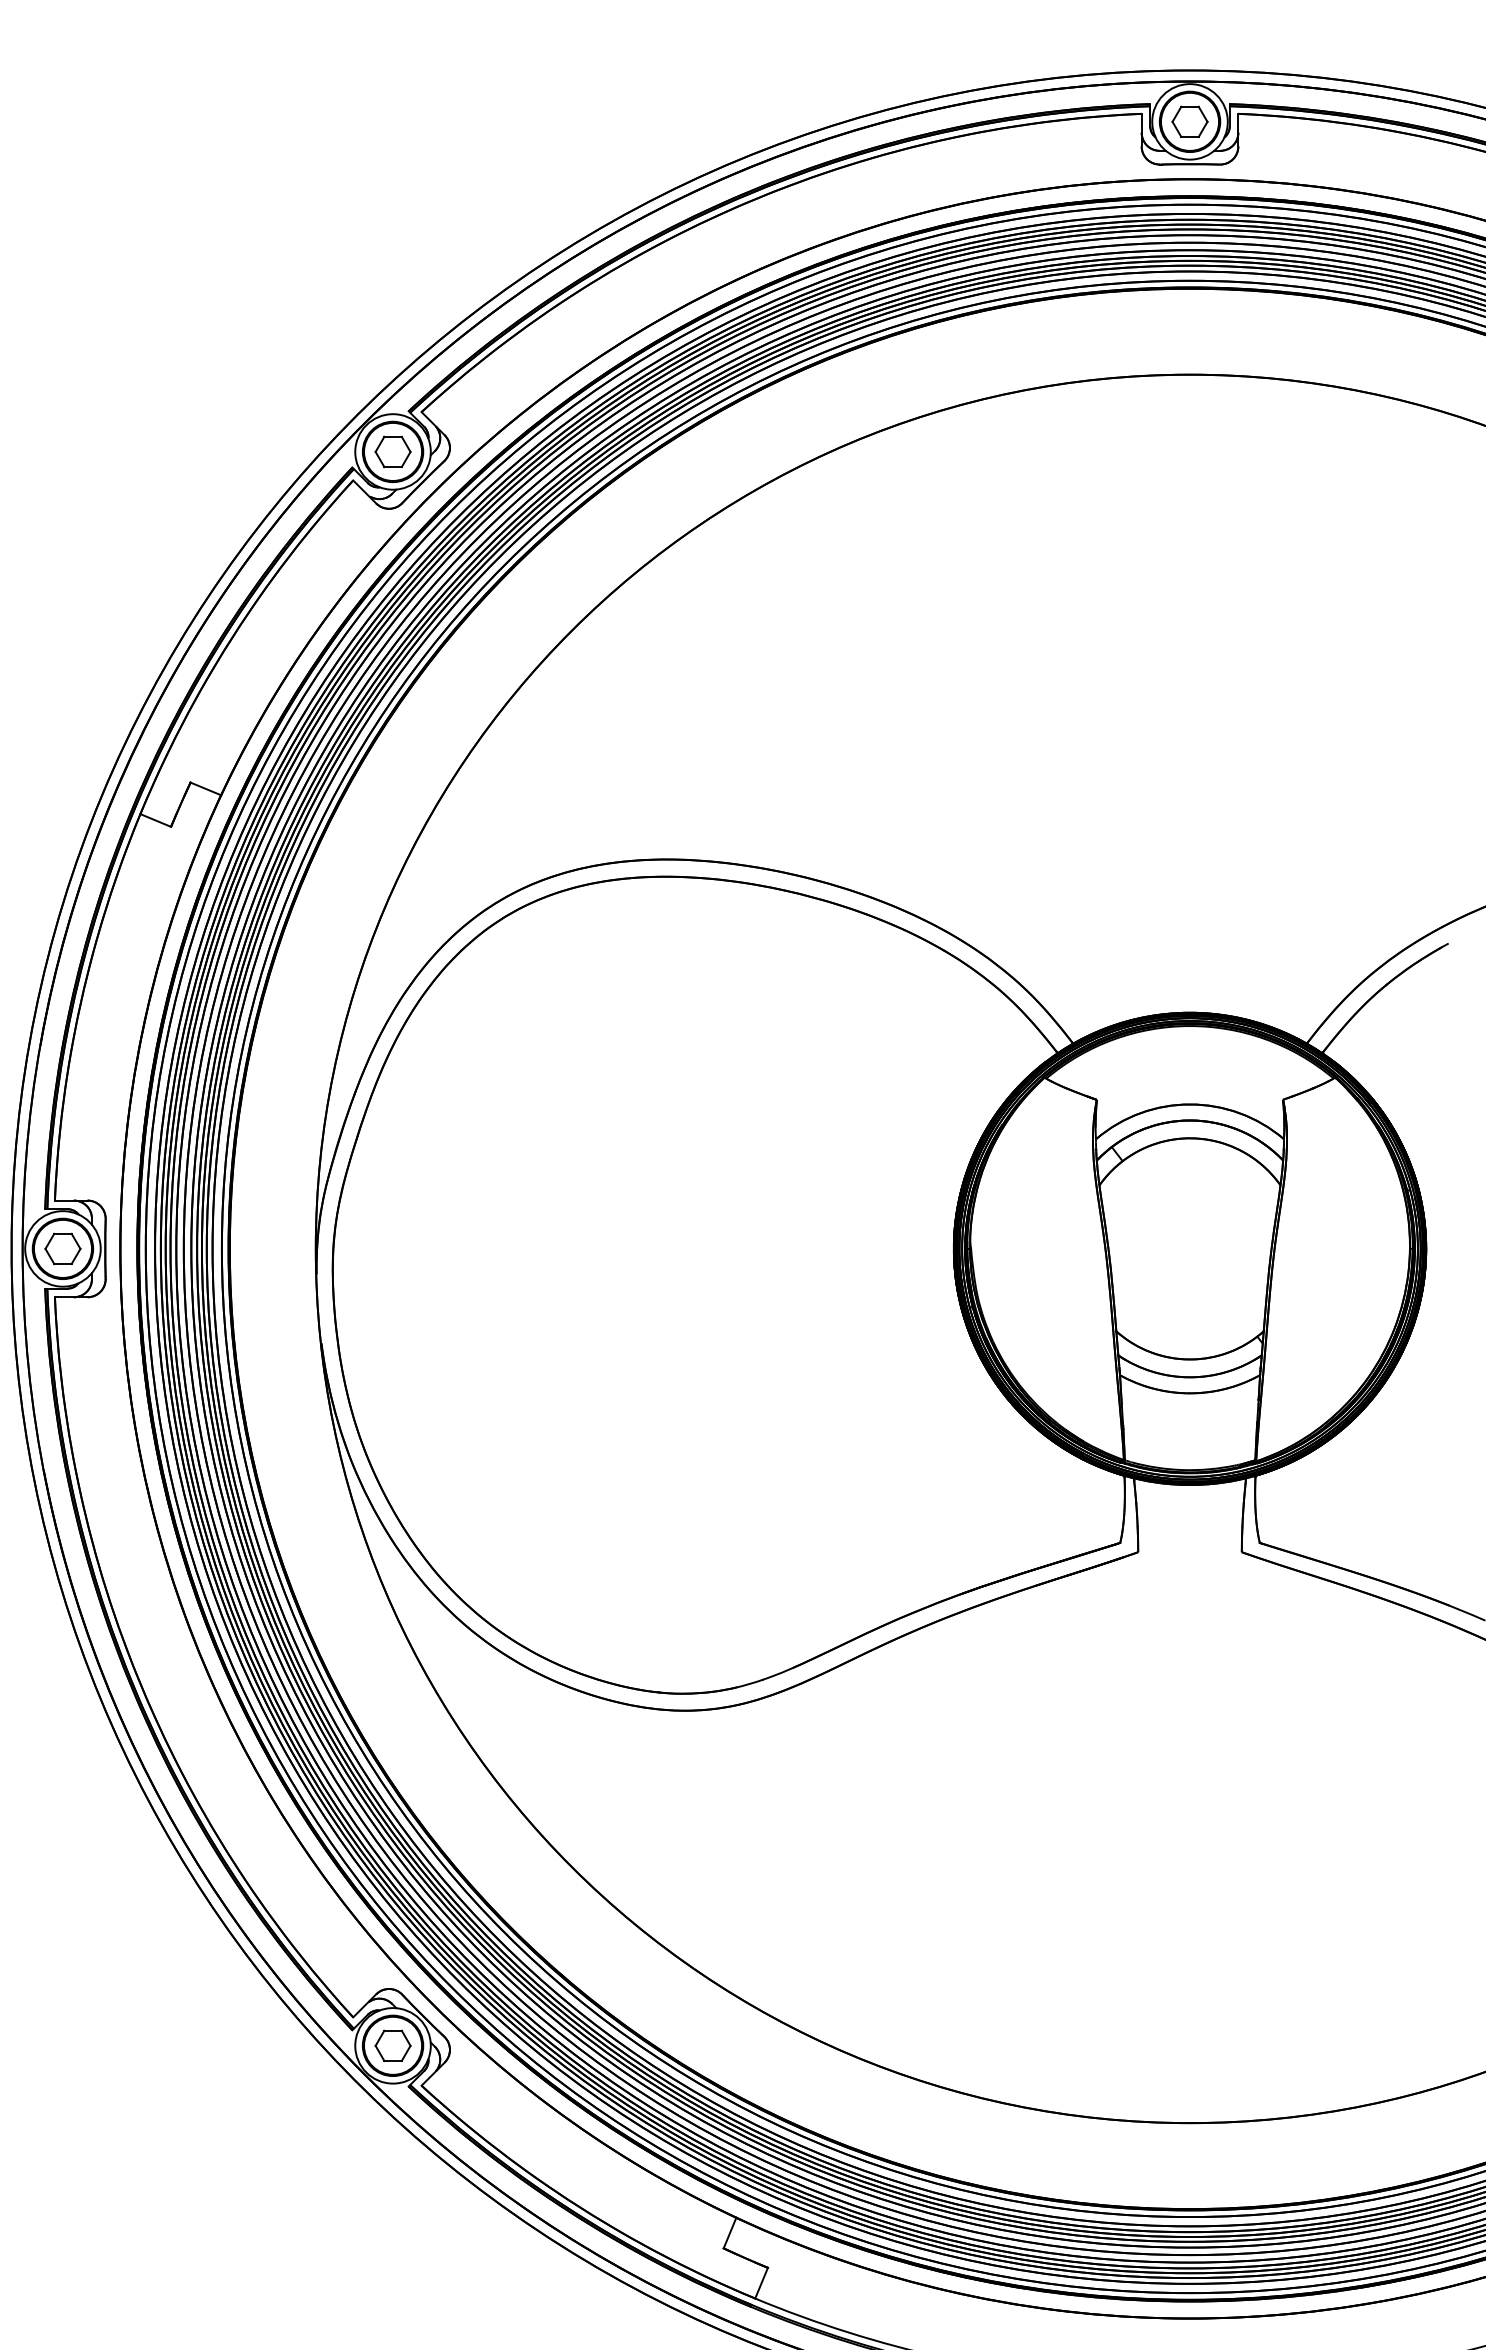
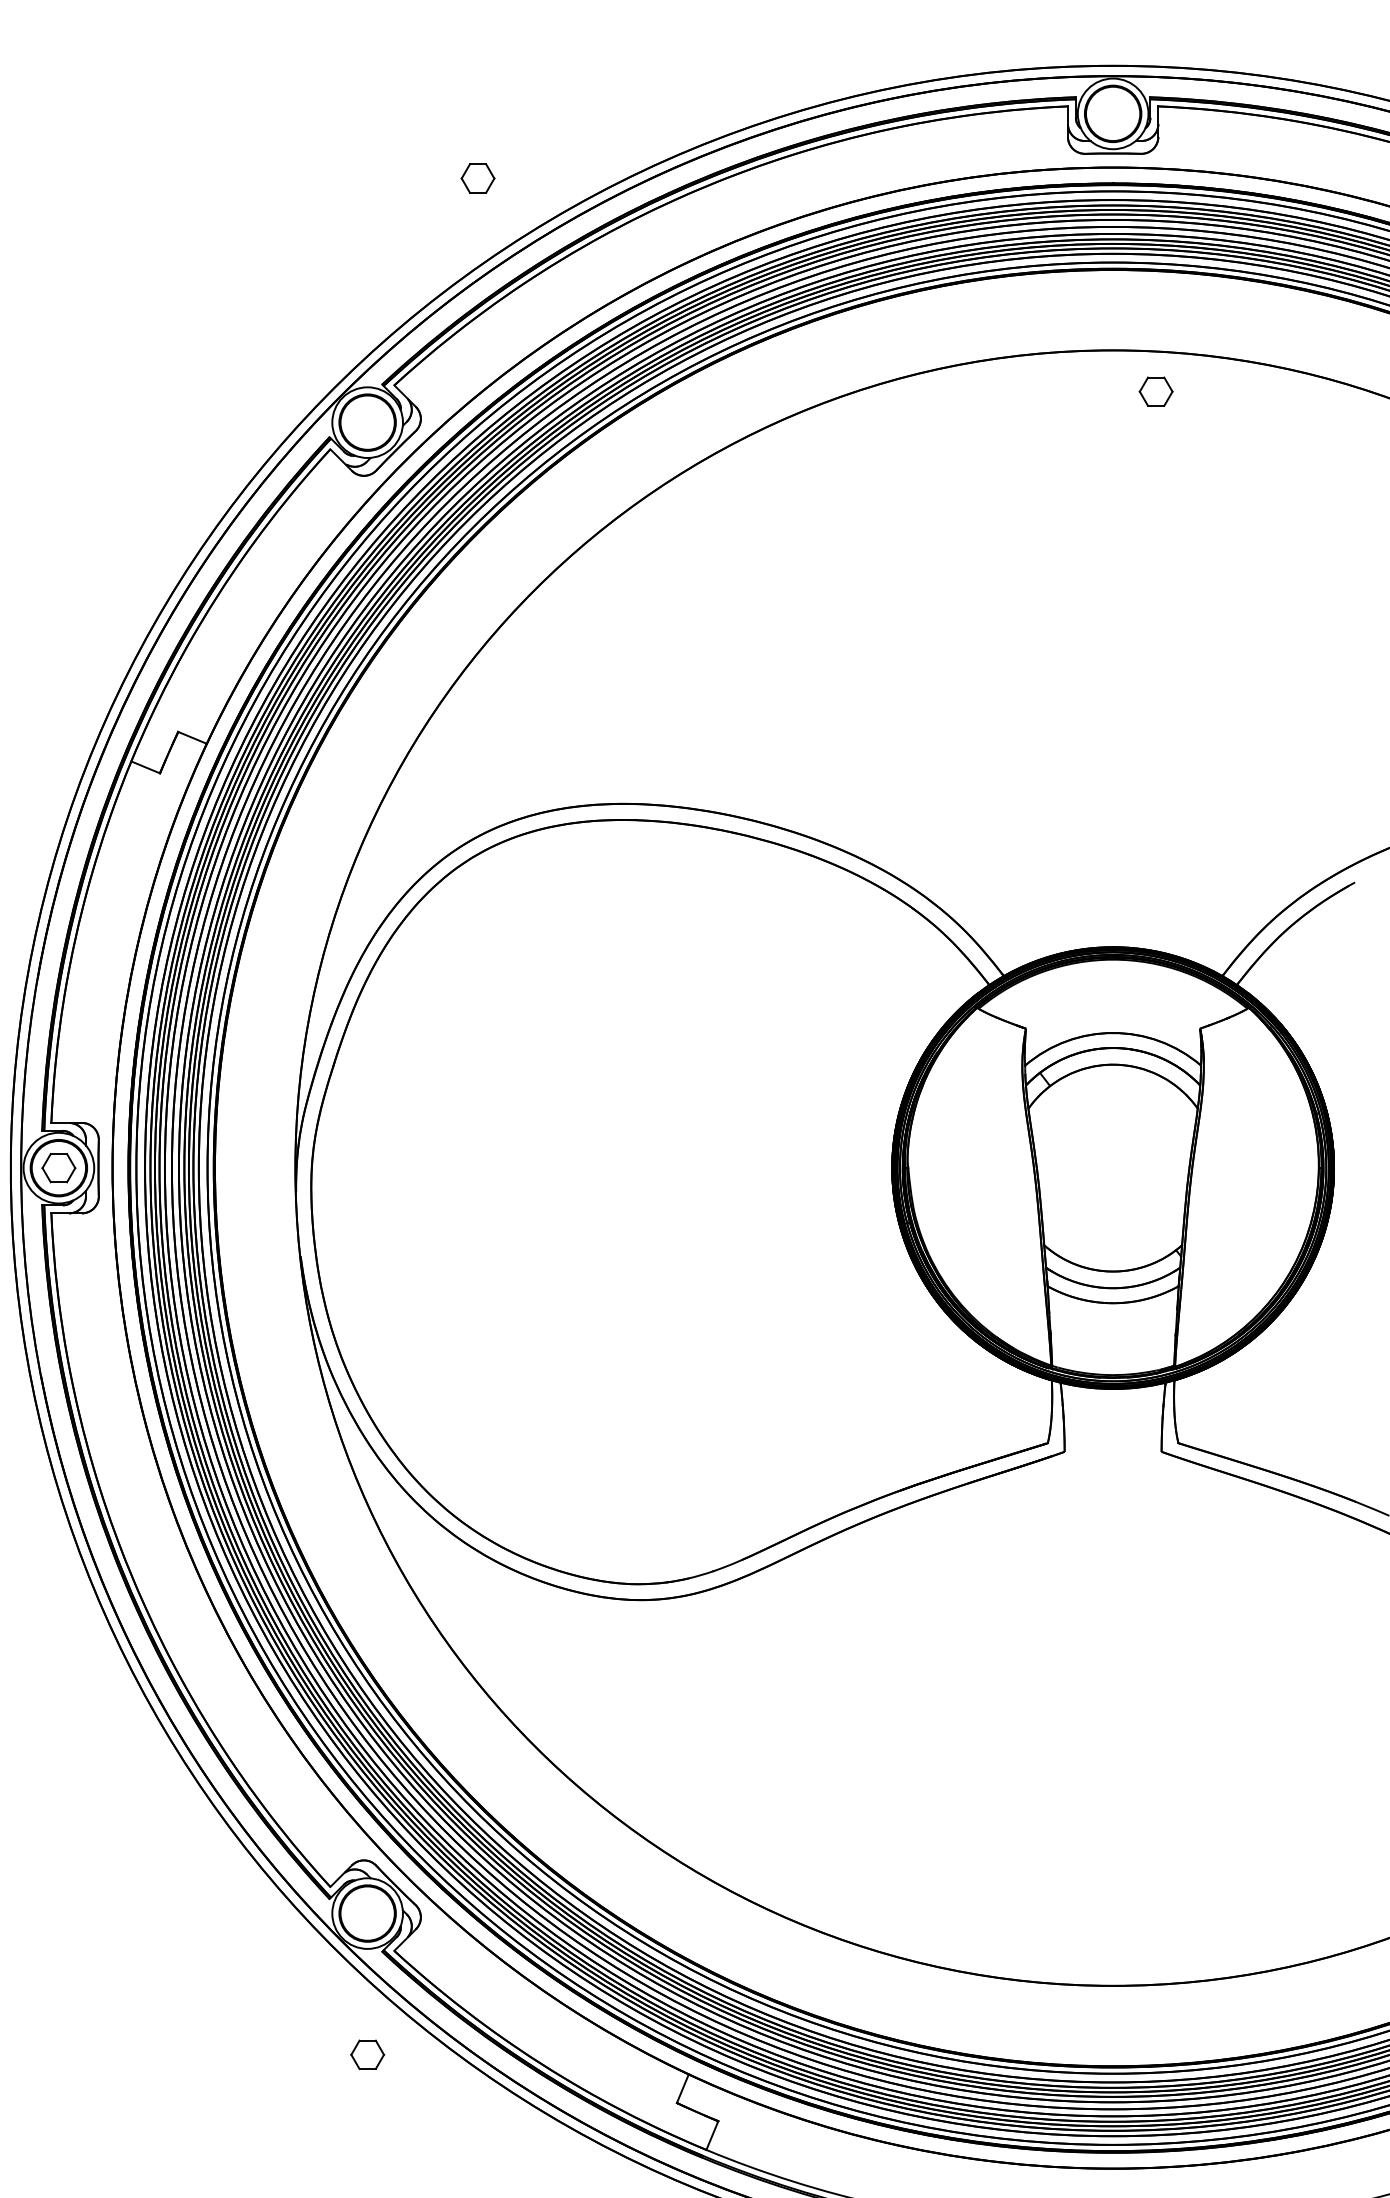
part: (1189, 121) -> (1155, 391), moved
part: (392, 451) -> (477, 178), moved
part: (392, 2045) -> (367, 2054), moved

